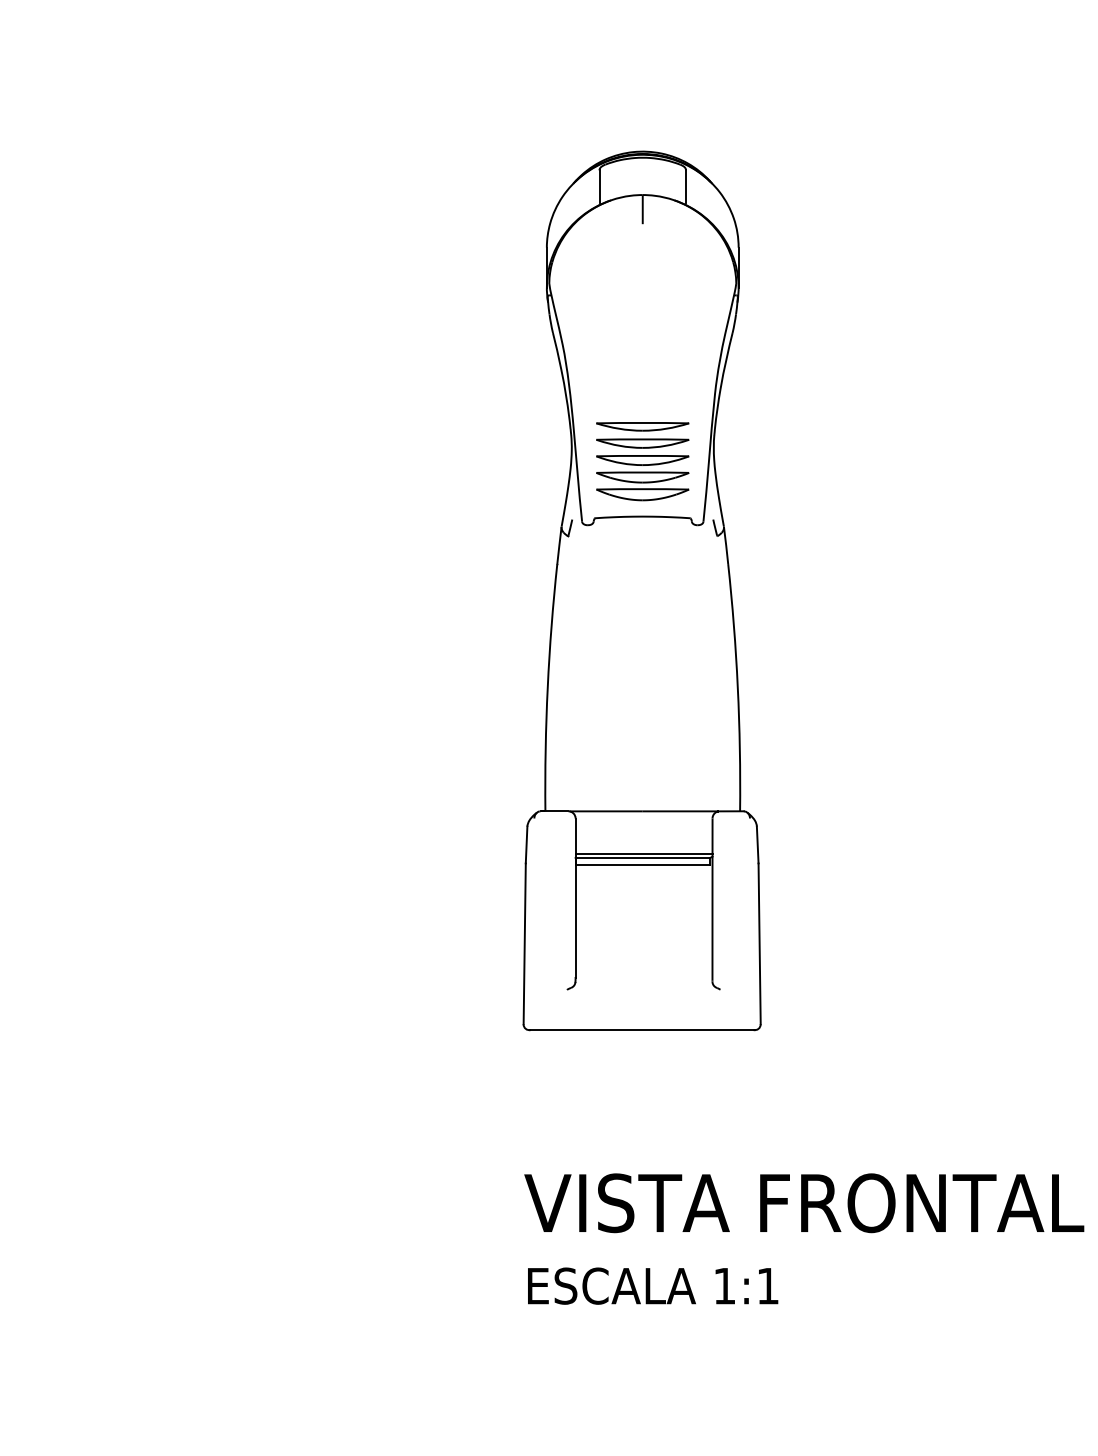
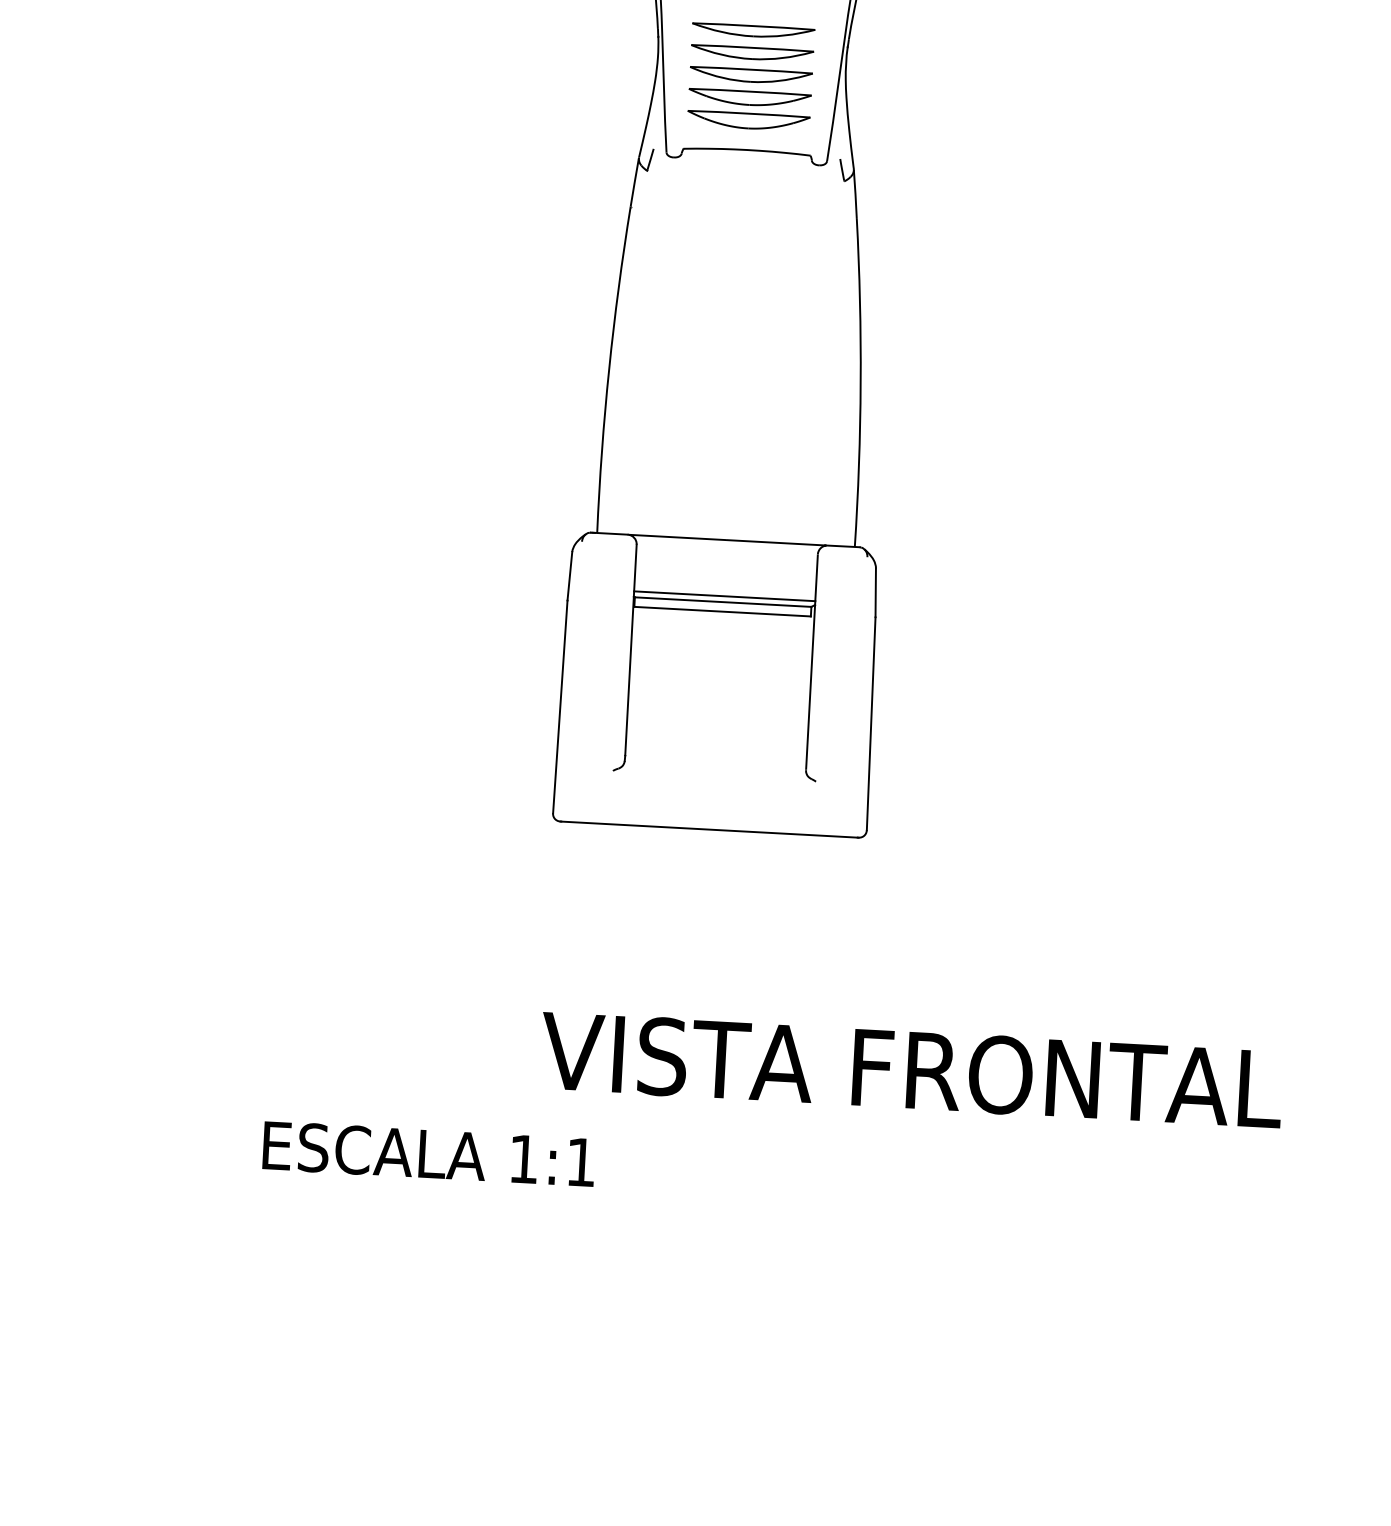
text: (653, 1285) -> (429, 1153), moved

